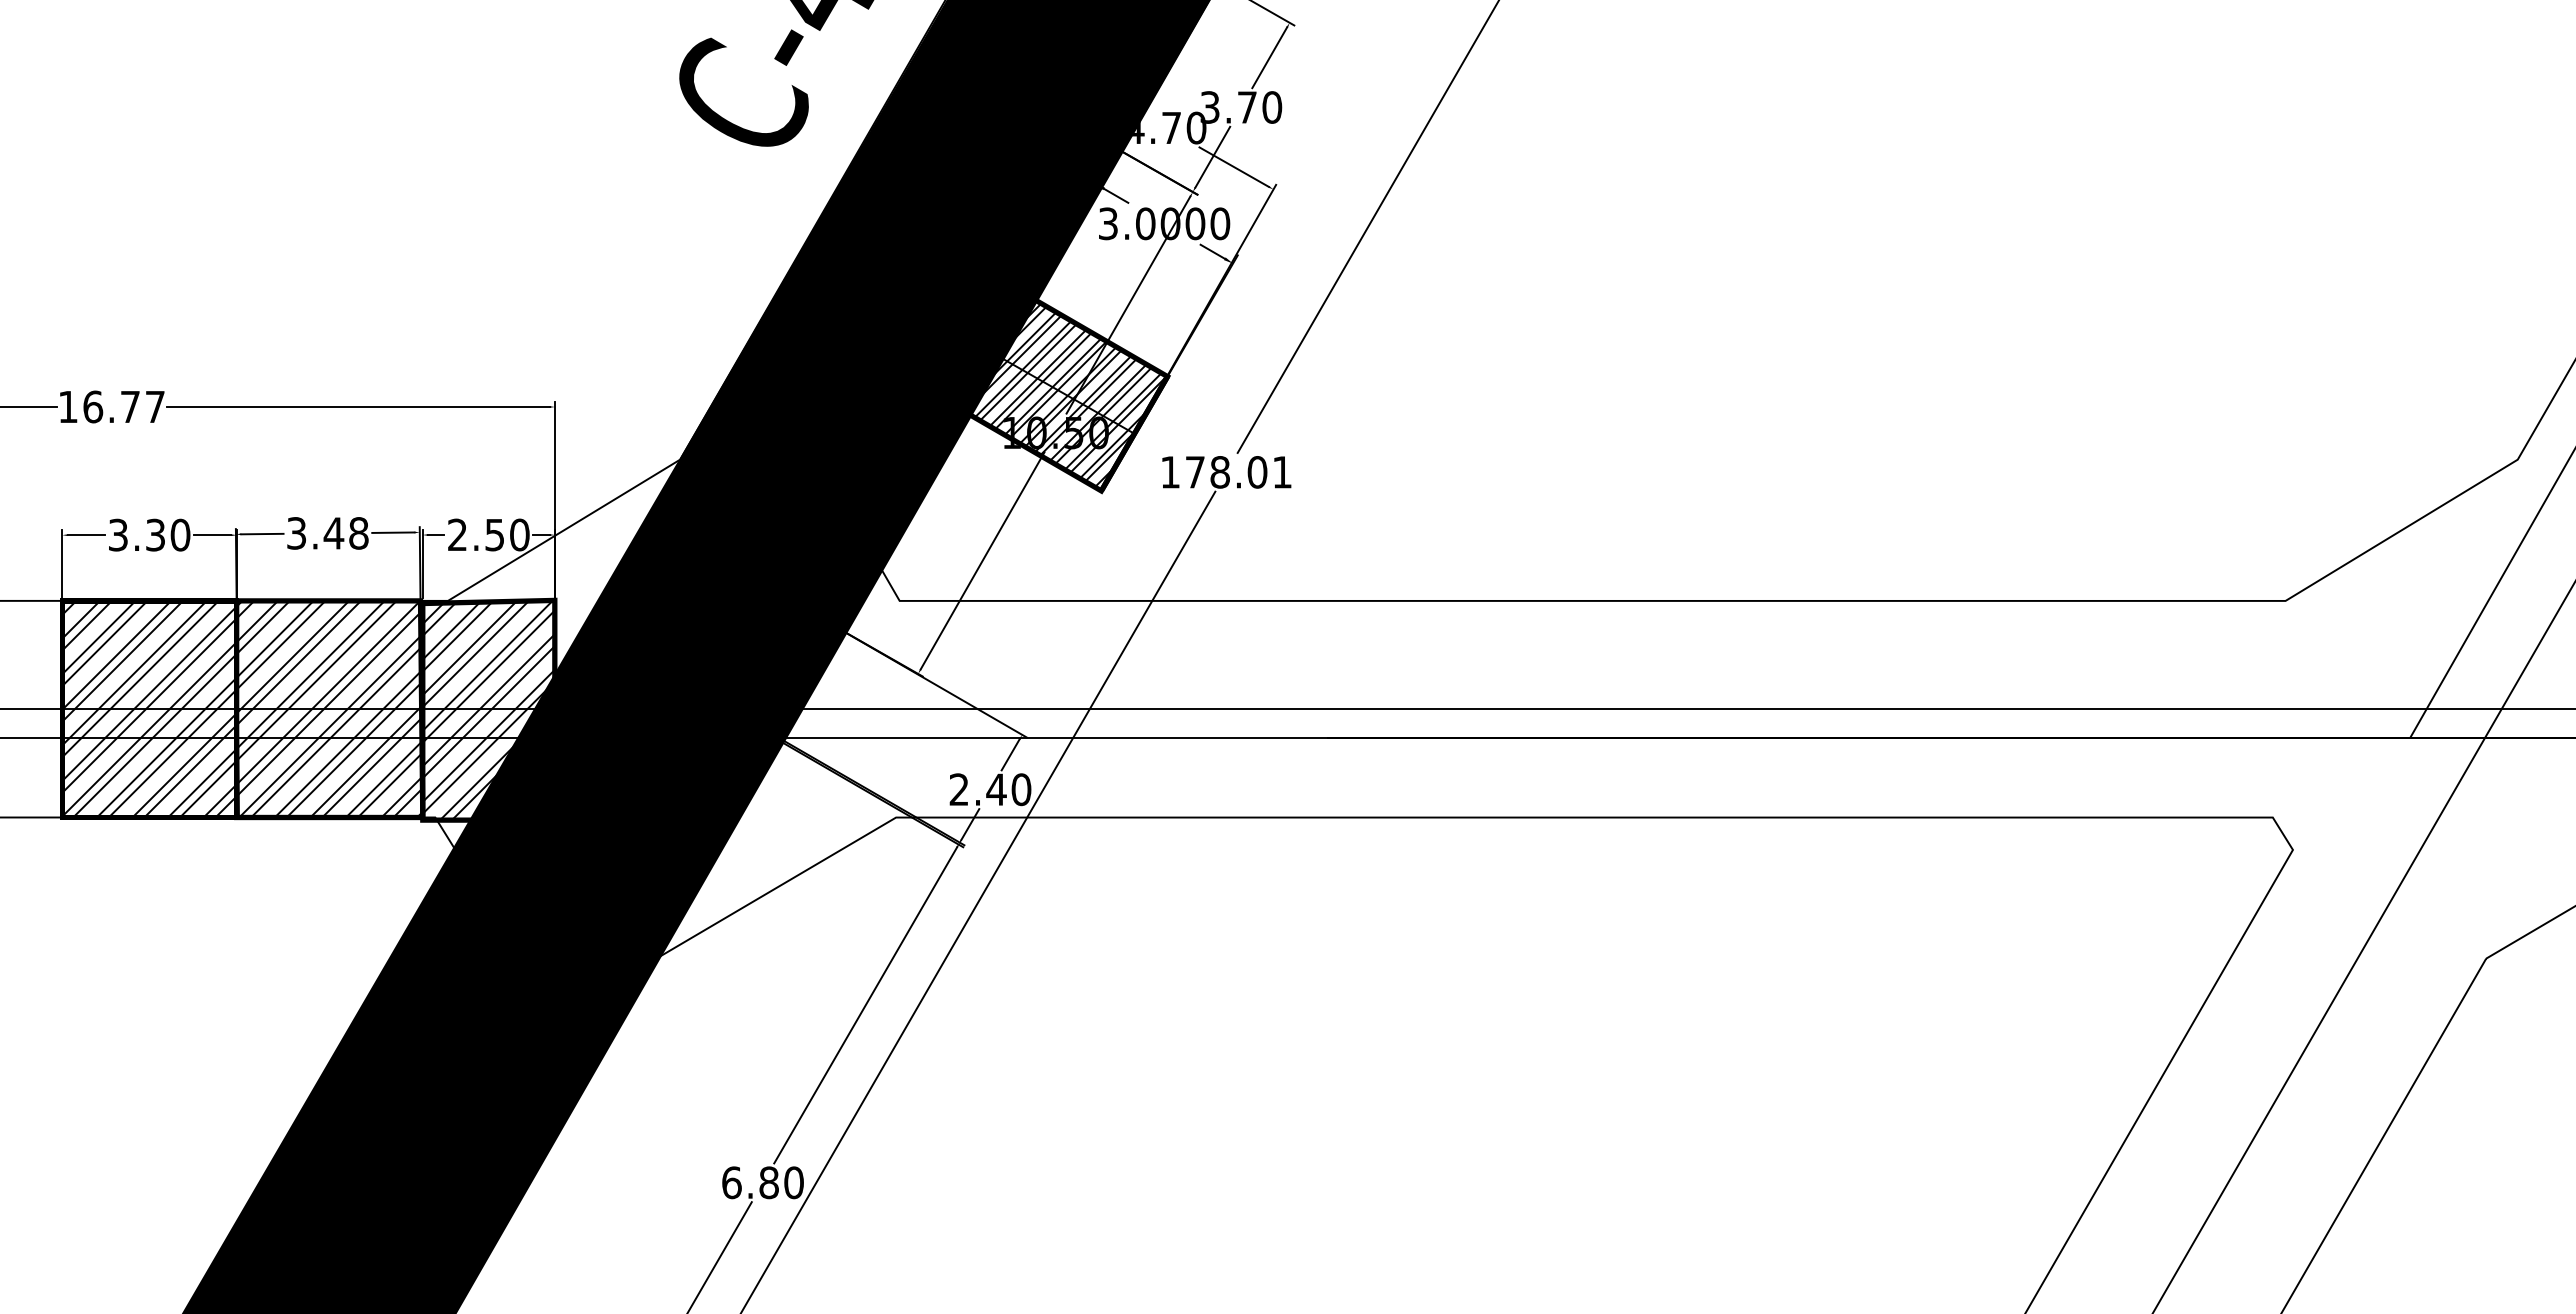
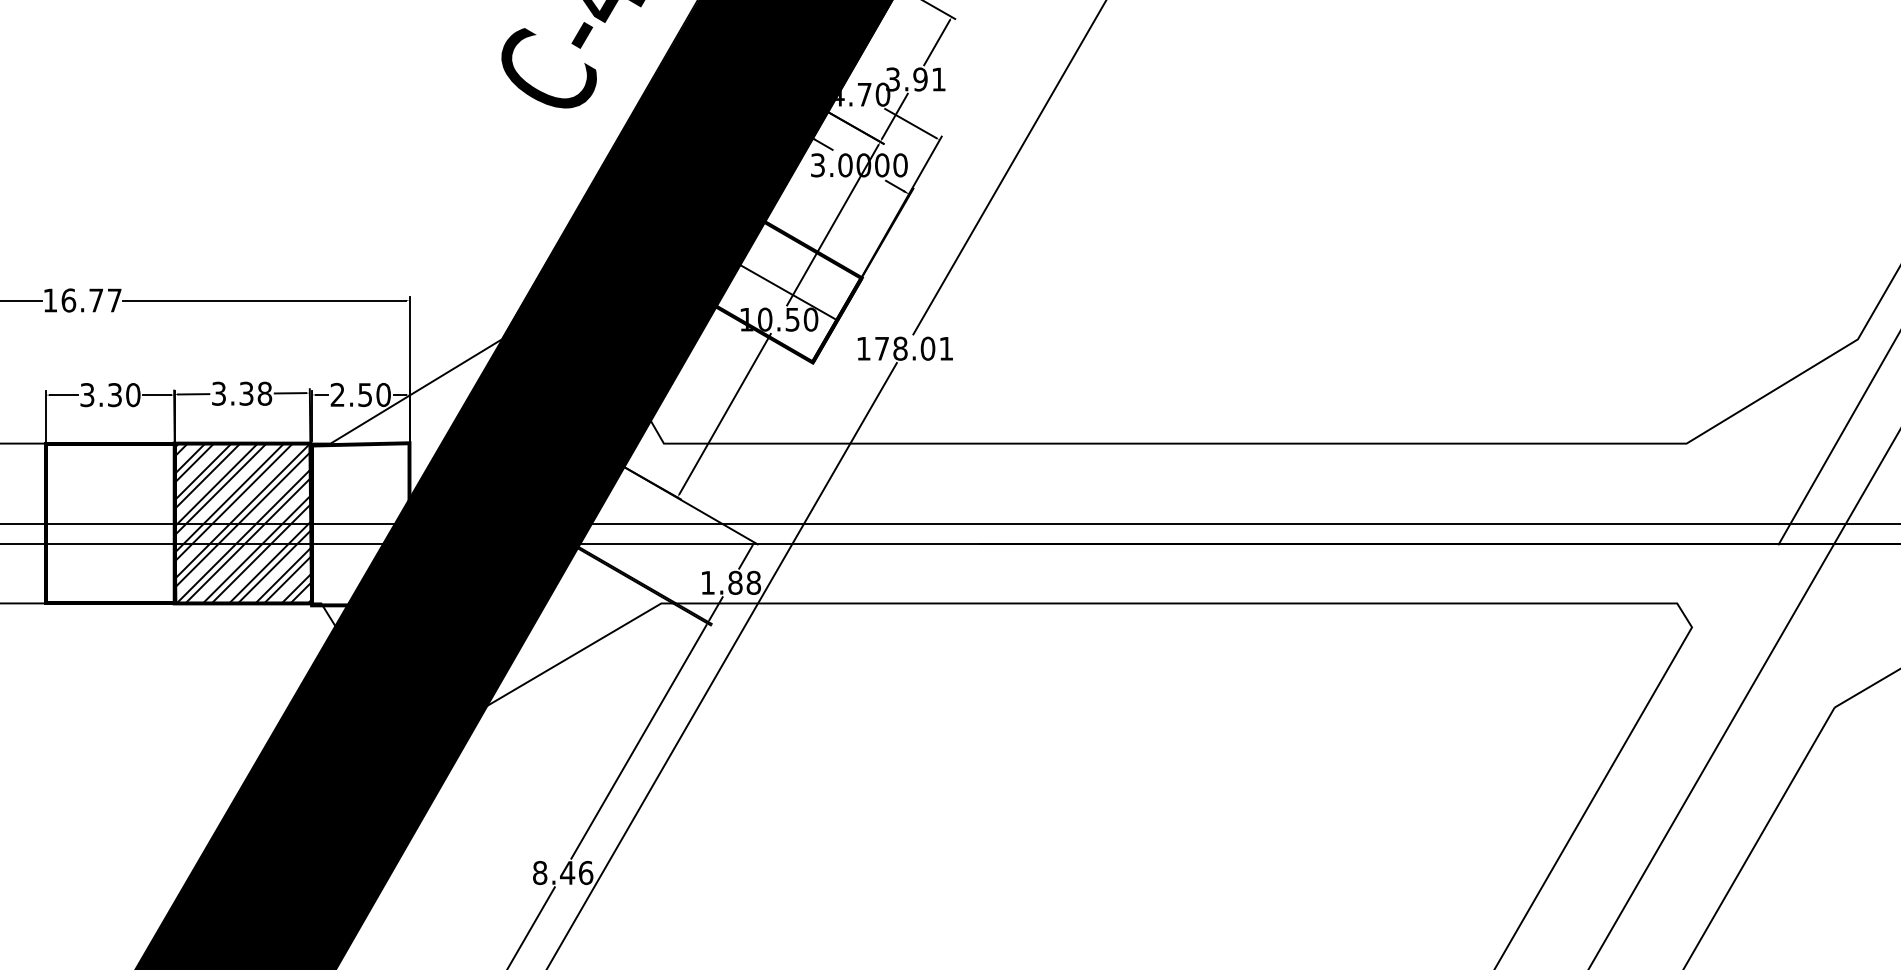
text: (1259, 107) -> (929, 79), 3.70 -> 3.91
hatch: (1065, 393) -> (786, 290), removed
text: (333, 533) -> (246, 393), 3.48 -> 3.38
hatch: (149, 708) -> (110, 523), removed
hatch: (488, 710) -> (360, 524), removed
text: (990, 789) -> (730, 582), 2.40 -> 1.88
text: (763, 1182) -> (563, 872), 6.80 -> 8.46

